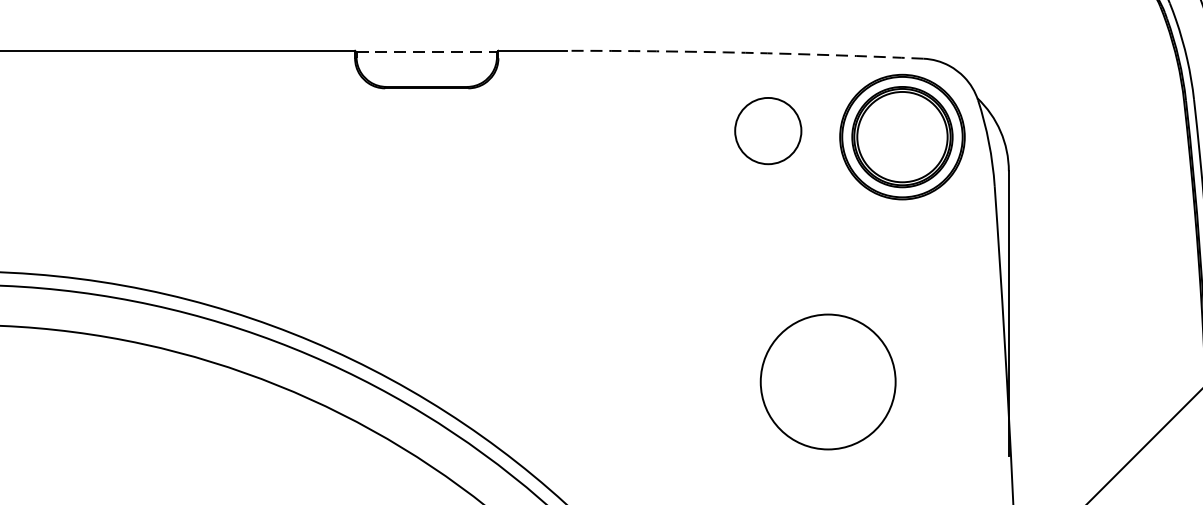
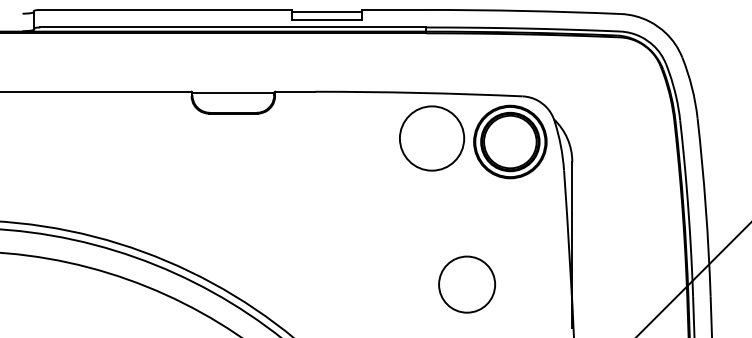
line: (427, 52) -> (233, 92), dashed -> solid
arc: (744, 52) -> (418, 92), dashed -> solid
circle: (768, 131) -> (432, 138), size x1.67
circle: (828, 381) -> (467, 284), size x0.71

